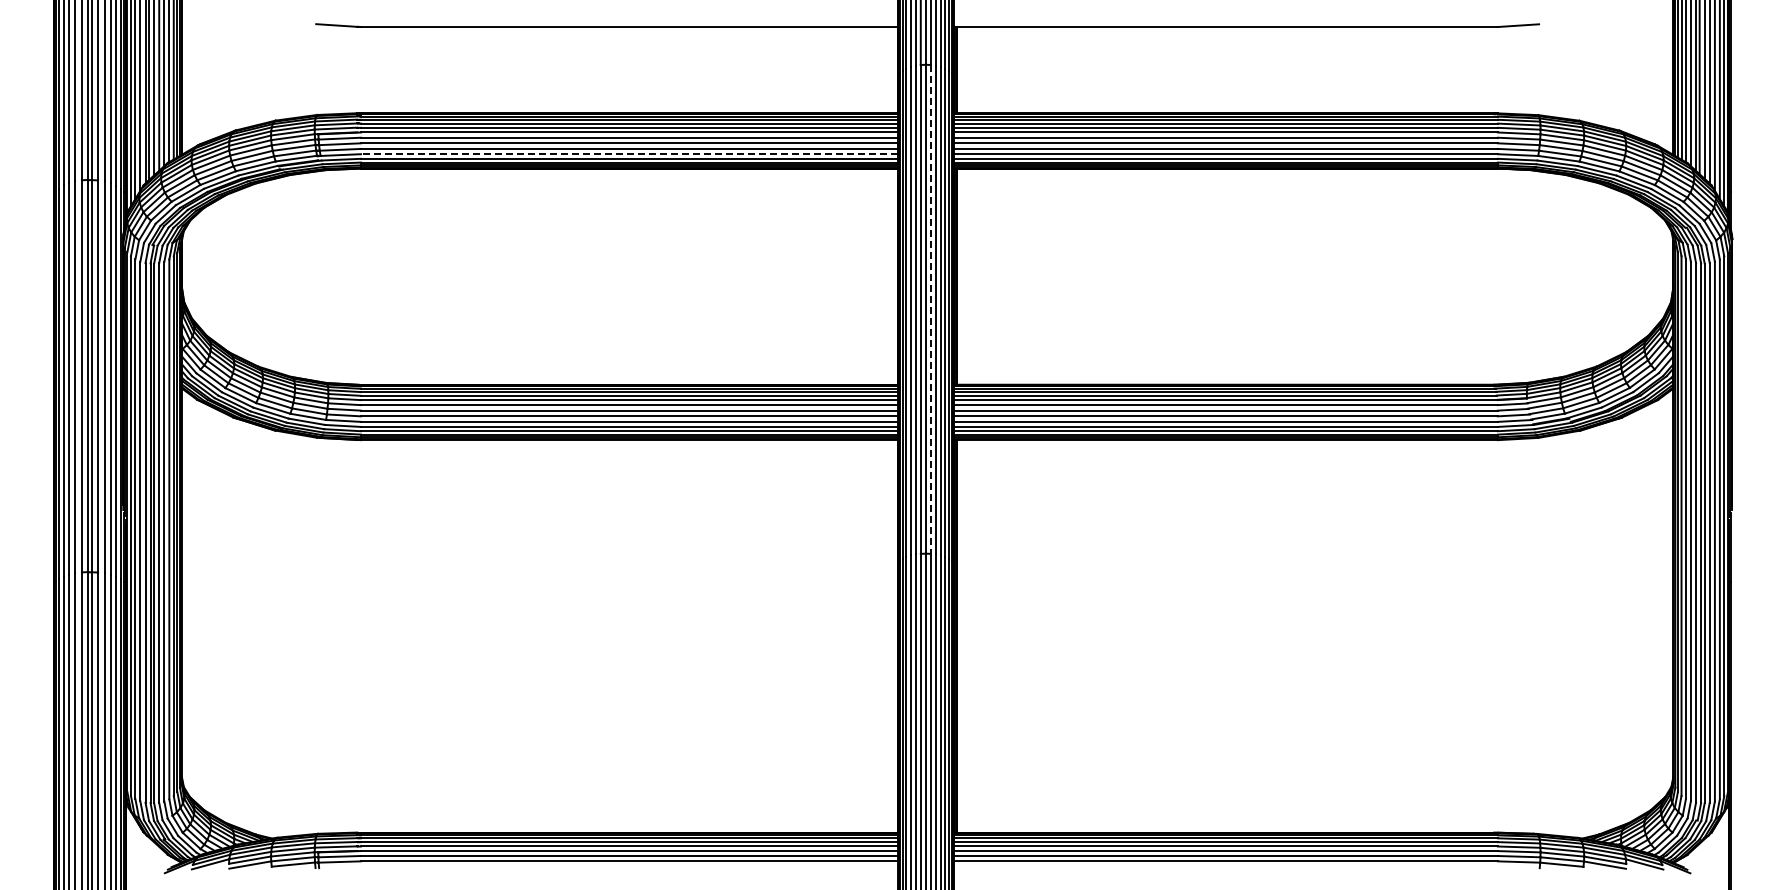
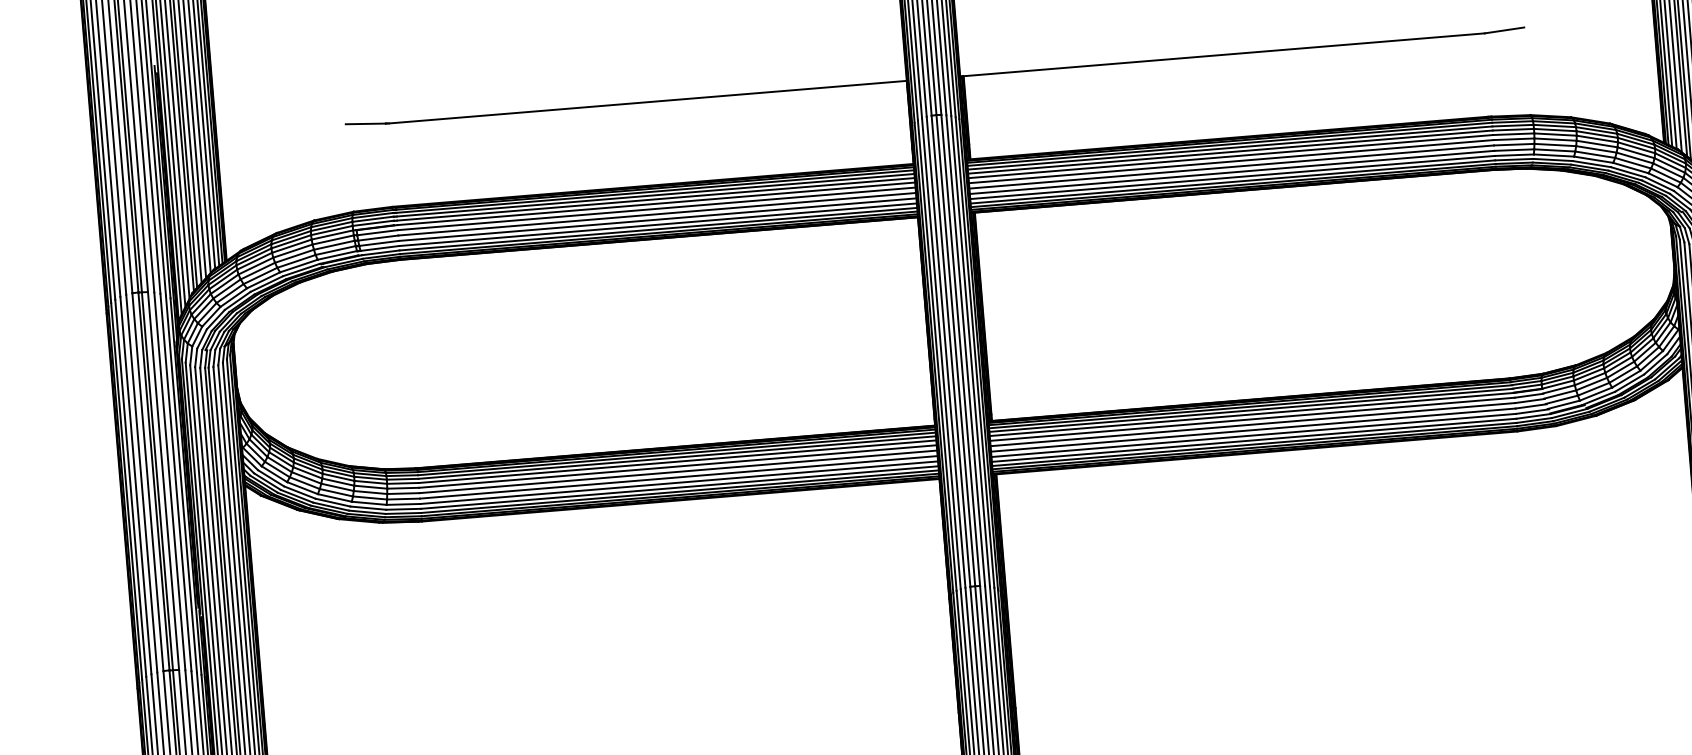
line: (629, 154) -> (658, 225), dashed -> solid
line: (930, 309) -> (960, 350), dashed -> solid

